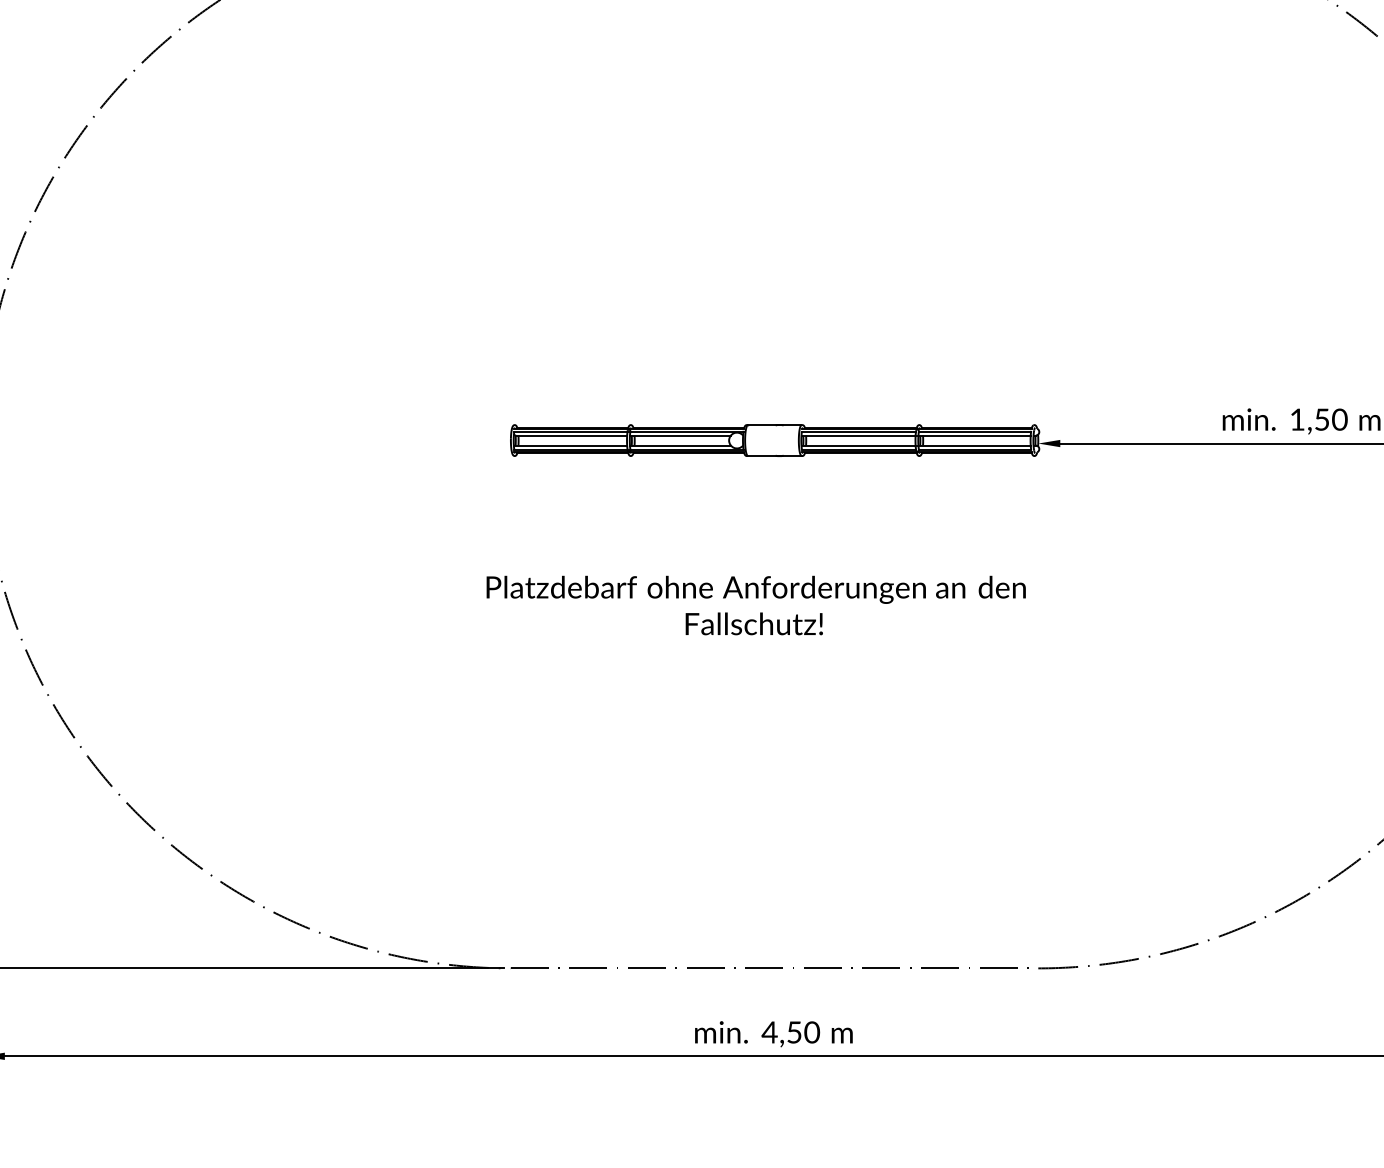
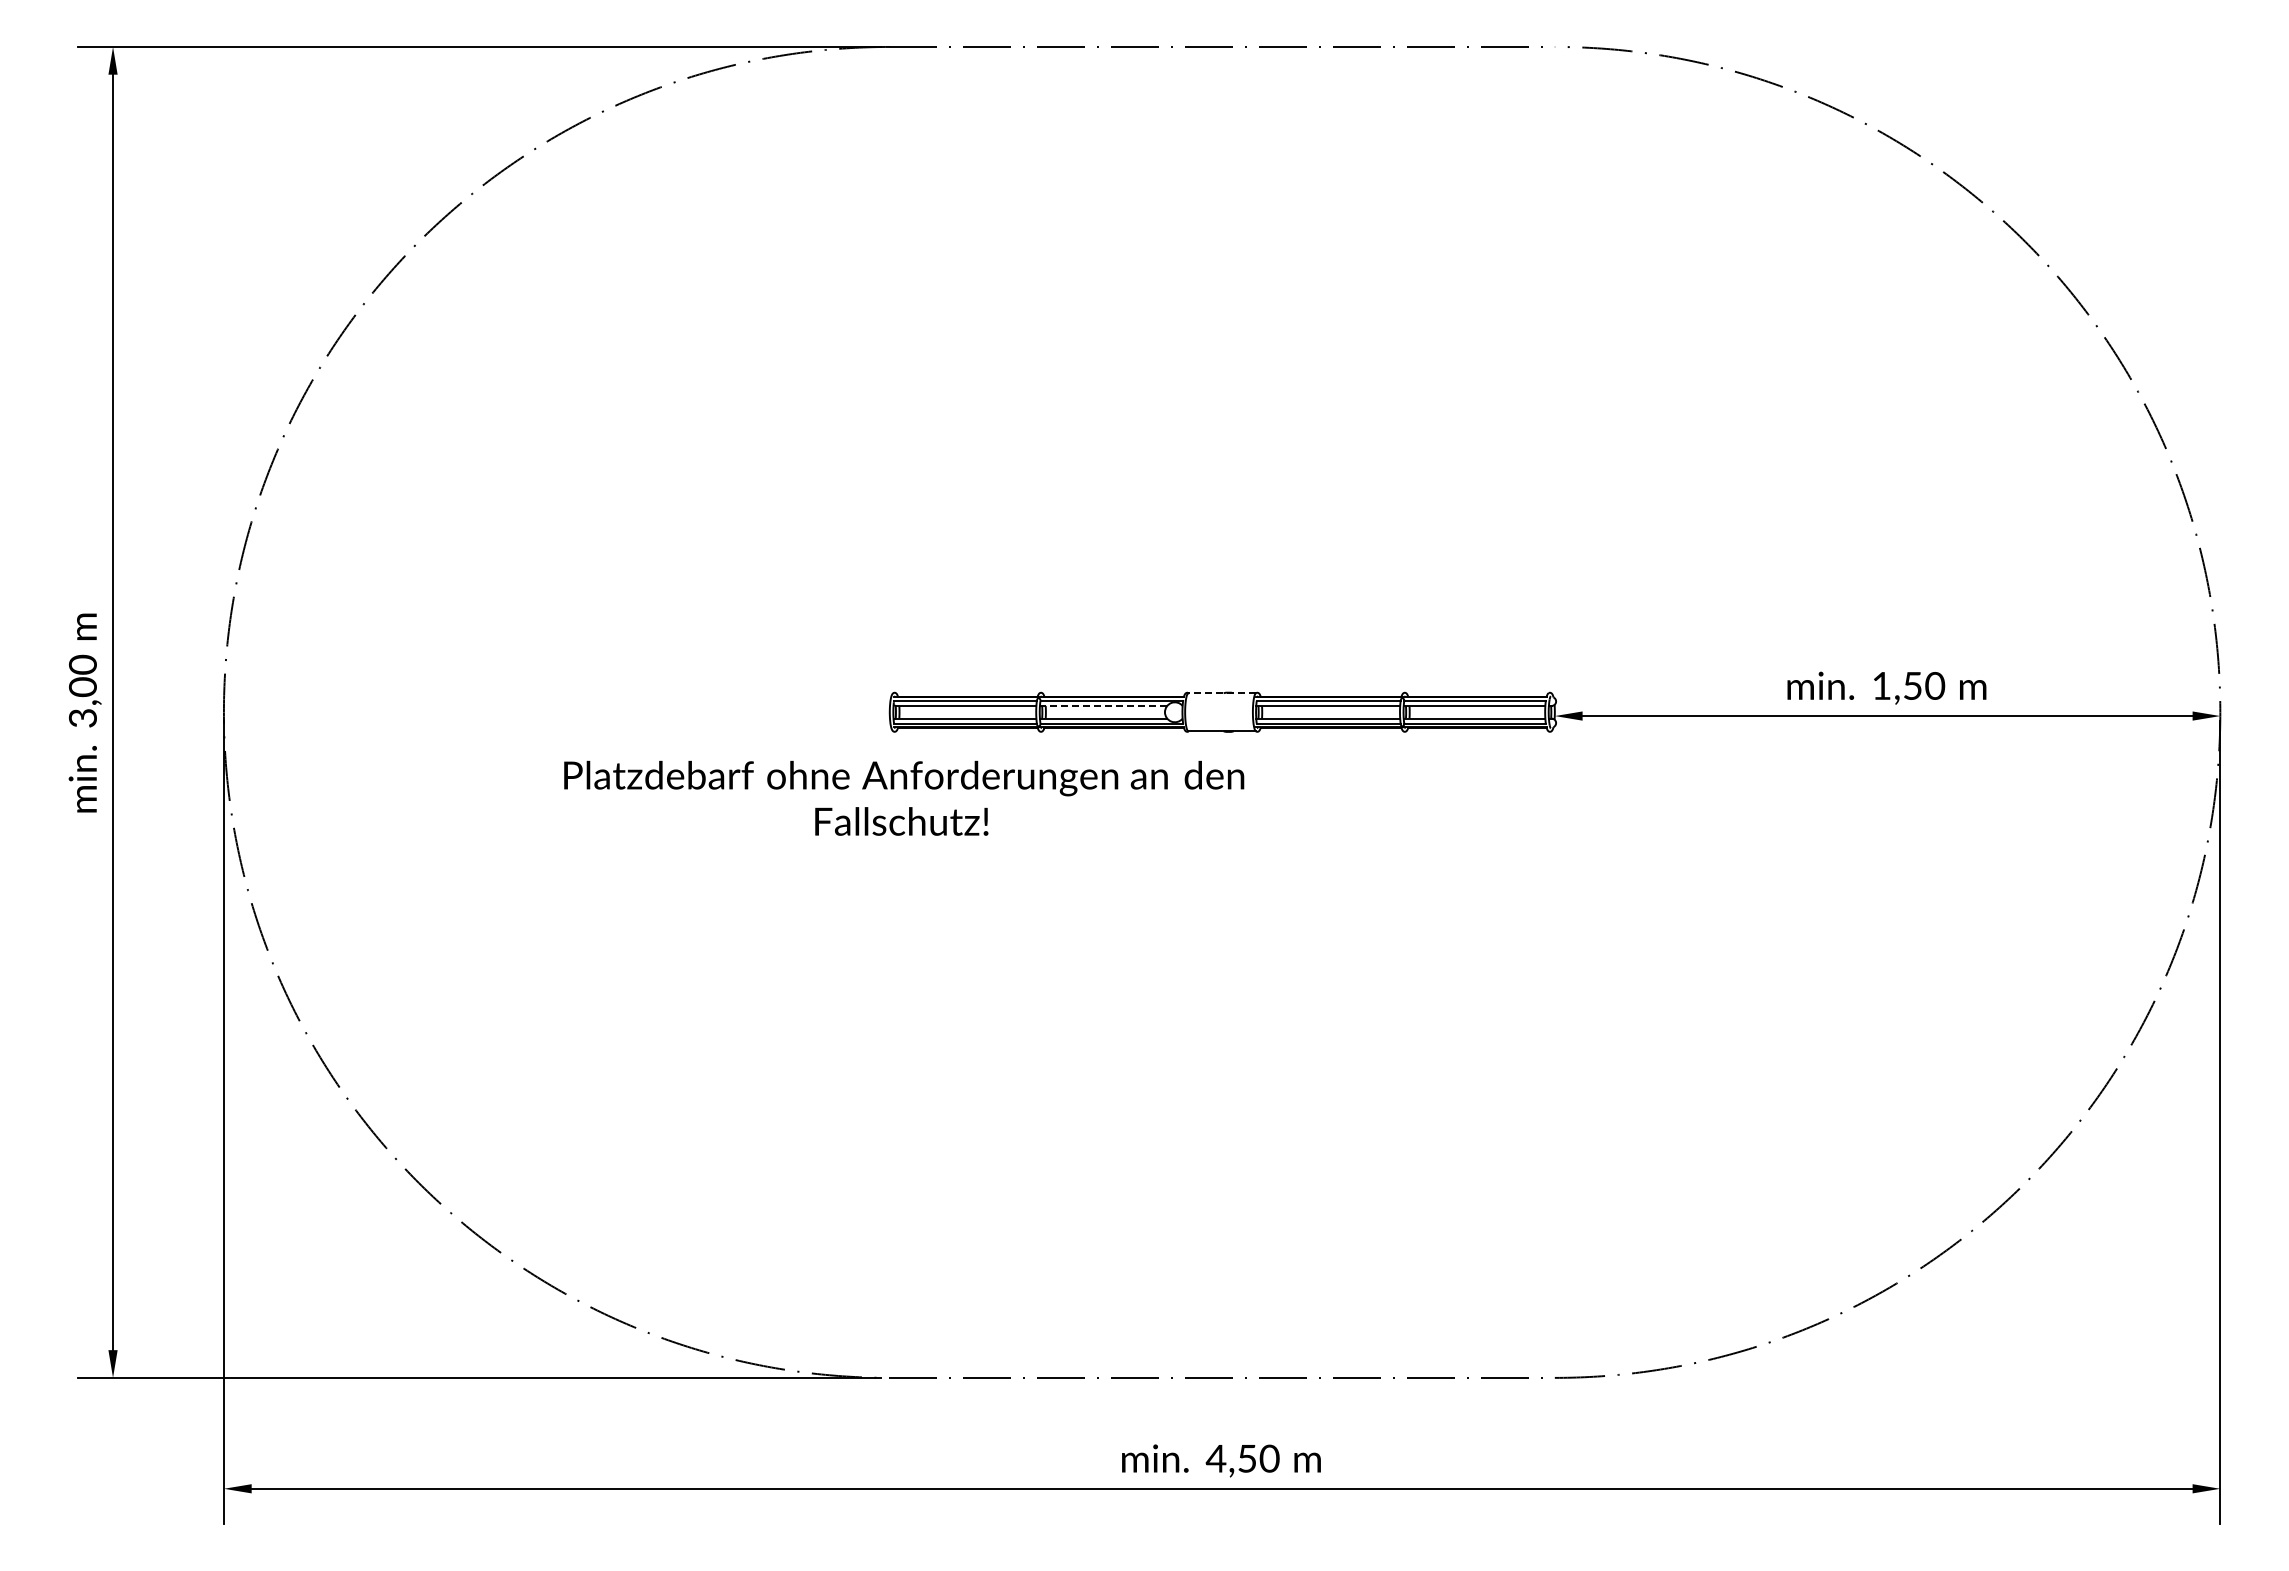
line: (774, 425) -> (1222, 693), solid -> dashed
line: (680, 435) -> (1103, 705), solid -> dashed
text: (756, 604) -> (904, 797), moved

